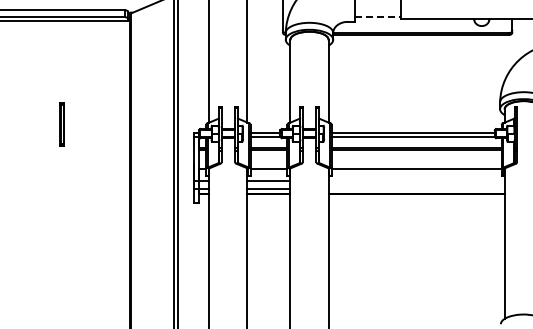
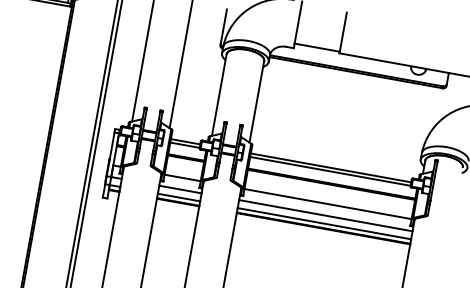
line: (378, 17) -> (317, 47), dashed -> solid
line: (416, 181) -> (325, 216), added
line: (416, 189) -> (324, 223), added

